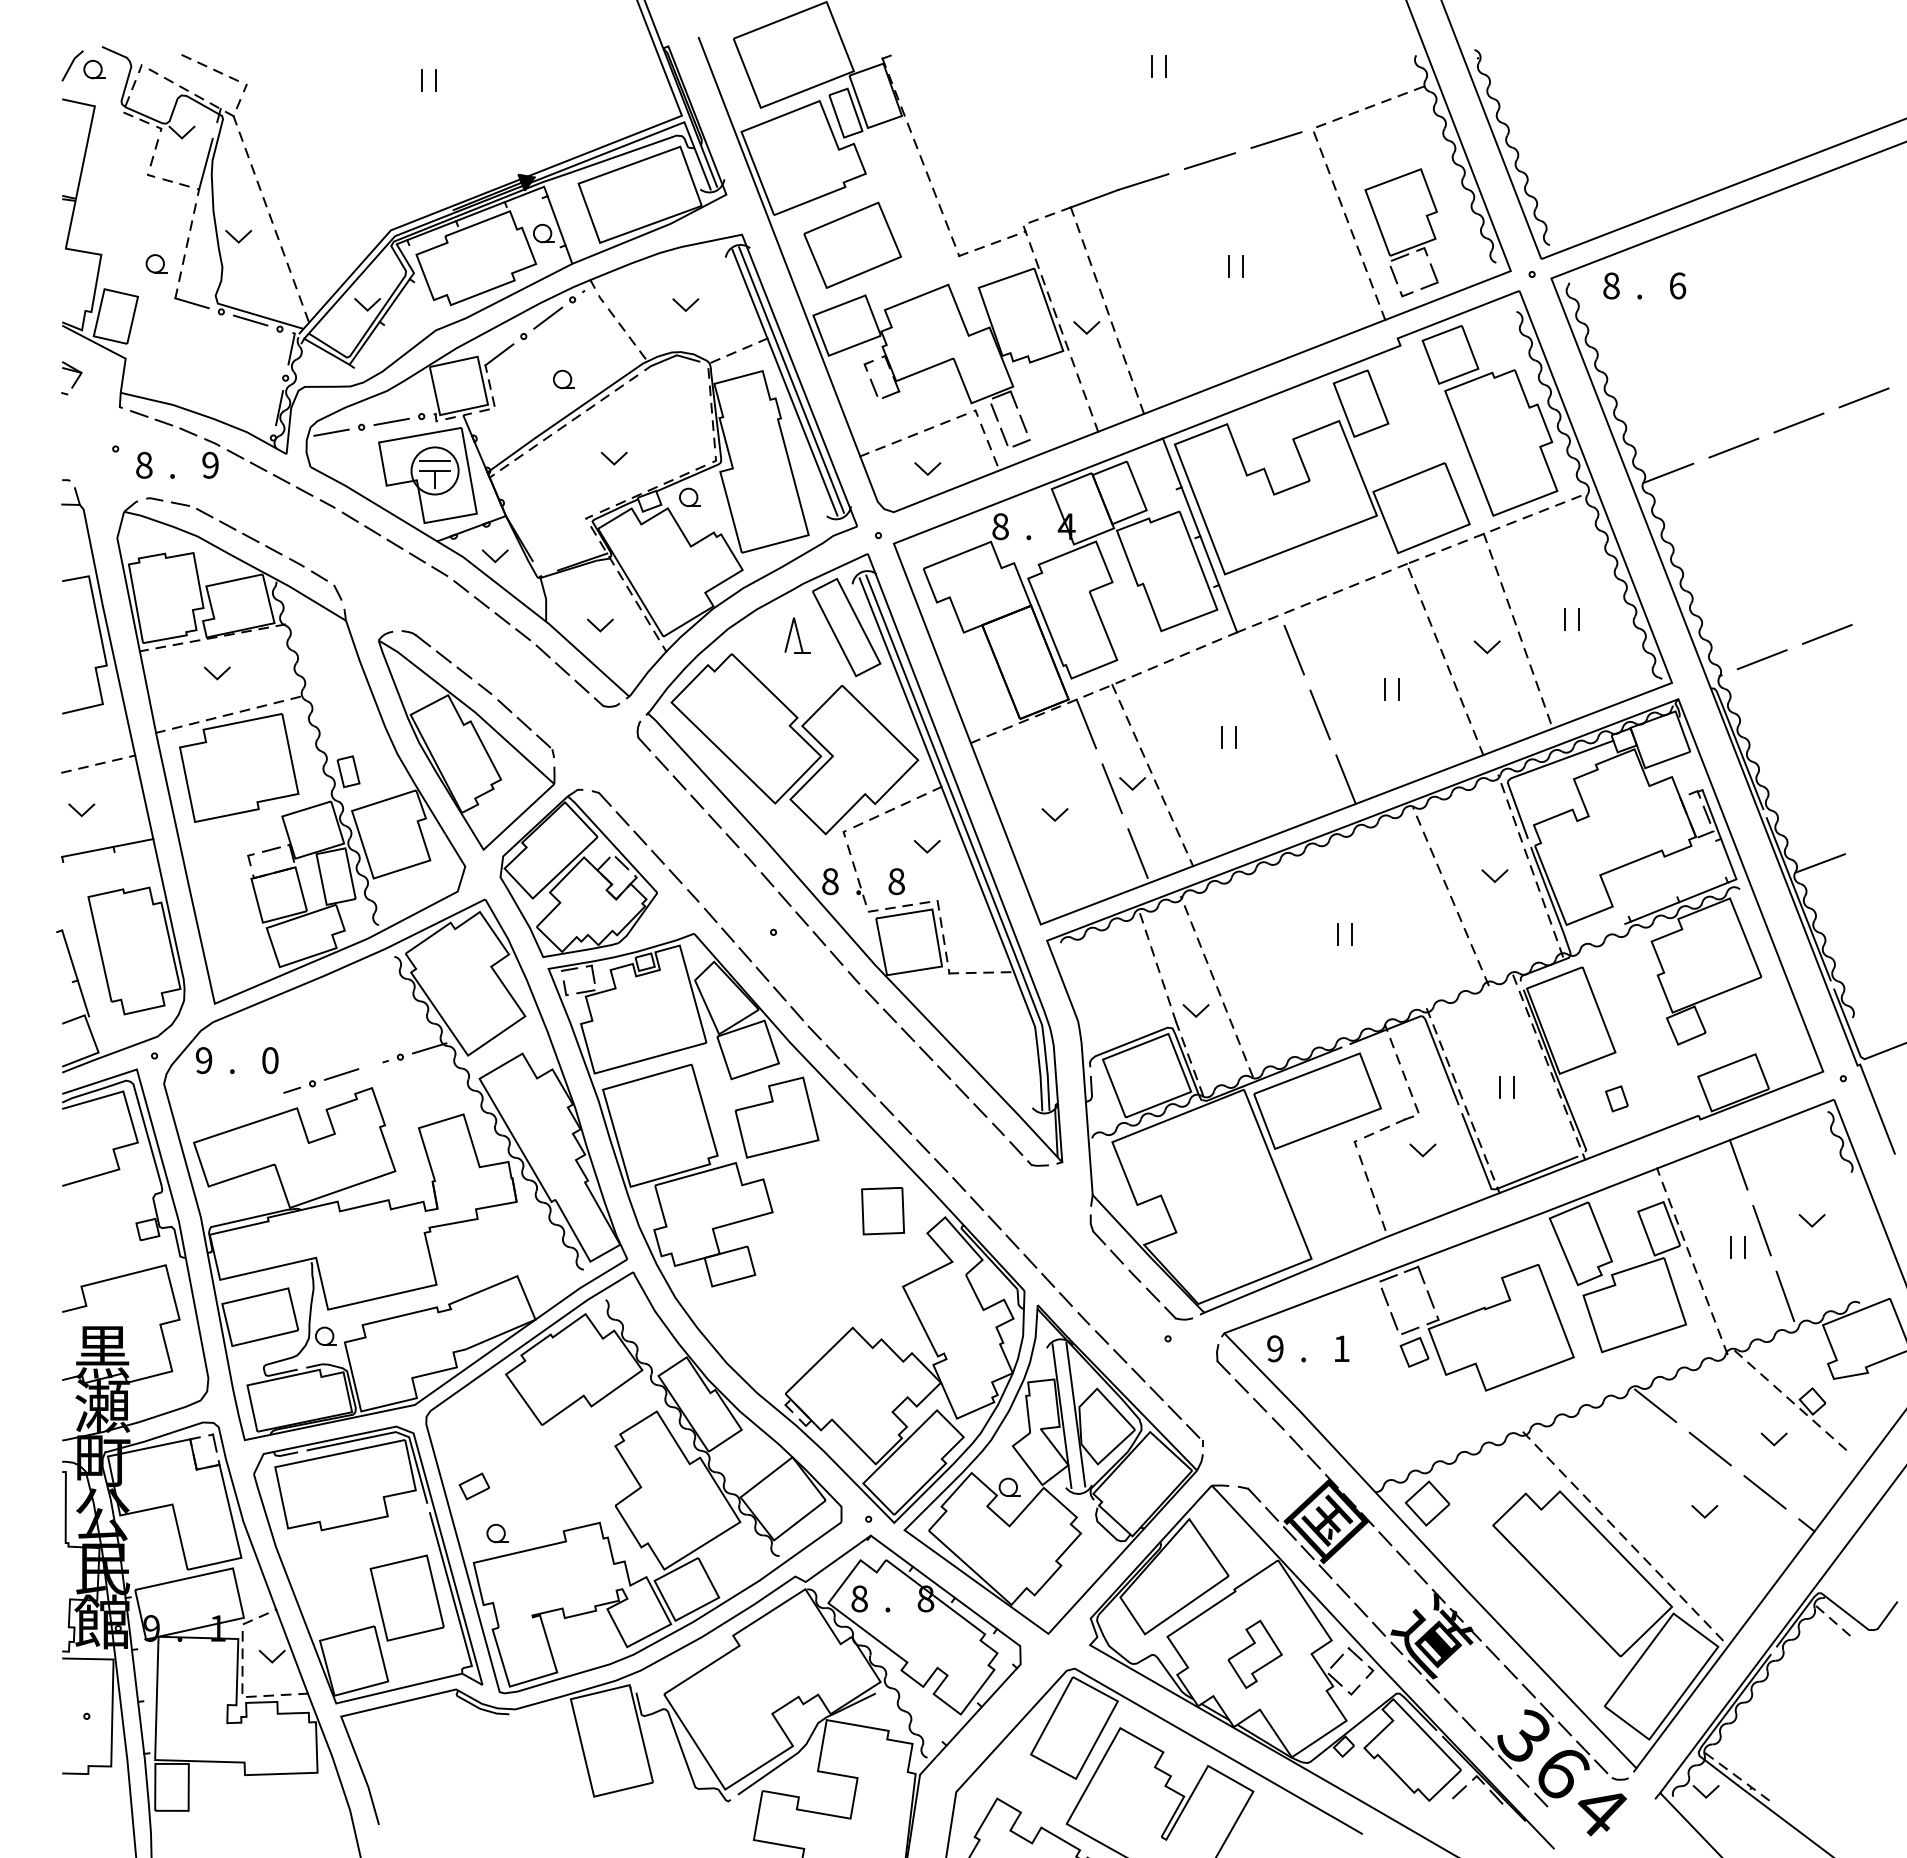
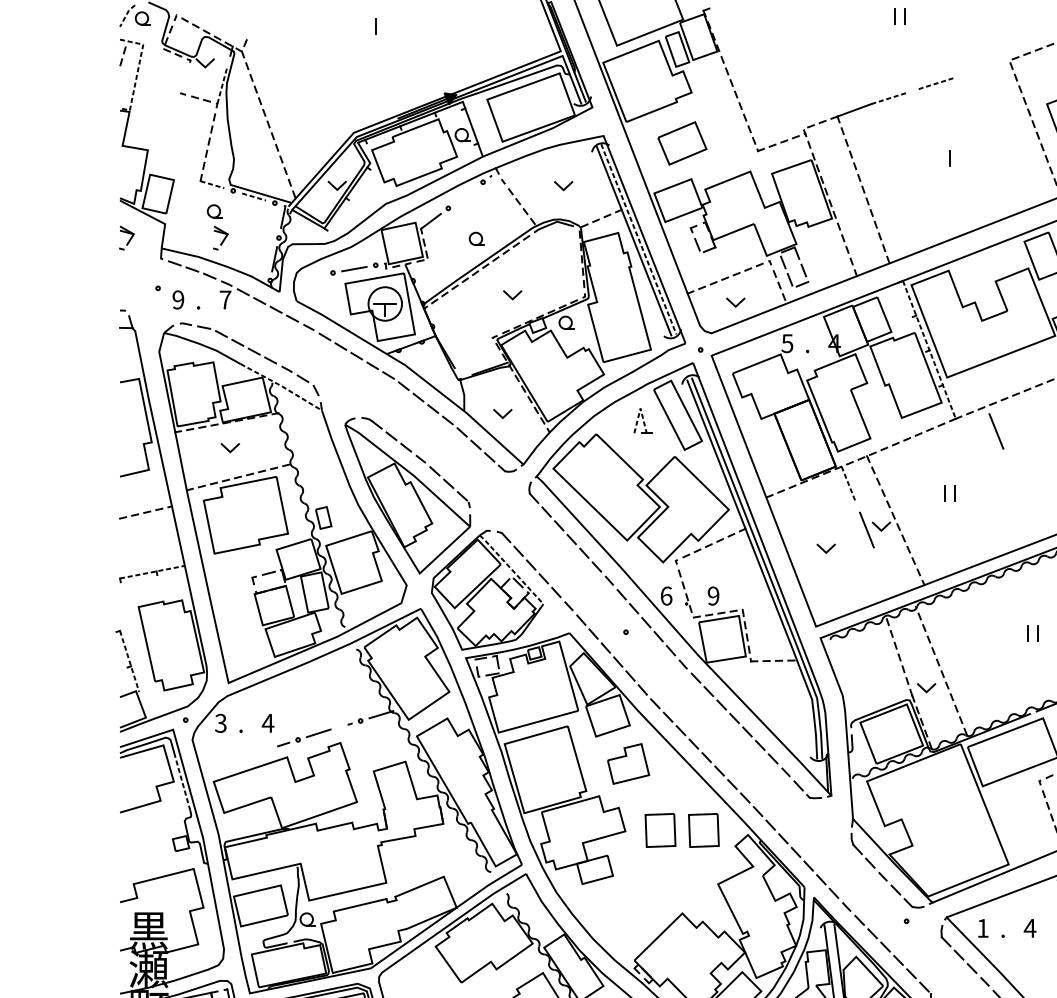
line: (71, 64) -> (126, 14), solid -> dashed
part: (214, 73) -> (228, 21), removed
line: (435, 80) -> (385, 26), removed
line: (1276, 139) -> (983, 68), removed
line: (87, 143) -> (138, 71), solid -> dashed
part: (153, 152) -> (122, 56), moved
line: (1210, 160) -> (936, 83), solid -> dashed
line: (206, 163) -> (222, 85), solid -> dashed
line: (1143, 181) -> (889, 98), solid -> dashed
line: (235, 238) -> (243, 138), removed
part: (852, 244) -> (682, 142), size x0.7
part: (156, 263) -> (214, 211), moved
line: (1242, 266) -> (959, 158), removed
line: (192, 303) -> (212, 184), solid -> dashed
line: (548, 317) -> (465, 194), removed
line: (251, 320) -> (254, 196), solid -> dashed
line: (1083, 329) -> (846, 203), removed
part: (203, 378) -> (220, 238), added
line: (791, 380) -> (638, 239), solid -> dashed
line: (331, 432) -> (311, 276), removed
line: (434, 460) -> (384, 296), removed
text: (144, 464) -> (178, 299), 8 -> 9
text: (210, 464) -> (225, 299), 9 -> 7
text: (1000, 526) -> (787, 343), 8 -> 5
line: (1200, 535) -> (929, 349), solid -> dashed
line: (492, 558) -> (426, 366), removed
line: (289, 586) -> (281, 386), solid -> dashed
line: (794, 617) -> (640, 408), solid -> dashed
line: (1319, 714) -> (1014, 477), removed
line: (1086, 724) -> (848, 484), solid -> dashed
line: (1345, 779) -> (1032, 523), removed
line: (79, 812) -> (132, 546), removed
line: (612, 843) -> (511, 568), solid -> dashed
line: (108, 847) -> (152, 571), solid -> dashed
line: (924, 848) -> (733, 572), removed
line: (1137, 853) -> (884, 576), removed
text: (830, 881) -> (666, 596), 8 -> 6
text: (896, 881) -> (713, 596), 8 -> 9
line: (75, 973) -> (129, 661), solid -> dashed
text: (203, 1060) -> (220, 723), 9 -> 3
text: (270, 1060) -> (268, 723), 0 -> 4
part: (776, 1117) -> (628, 763), size x0.7
line: (149, 1142) -> (182, 781), solid -> dashed
part: (821, 1211) -> (660, 830), added
text: (1275, 1348) -> (983, 928), 9 -> 1
text: (1341, 1348) -> (1030, 928), 1 -> 4

